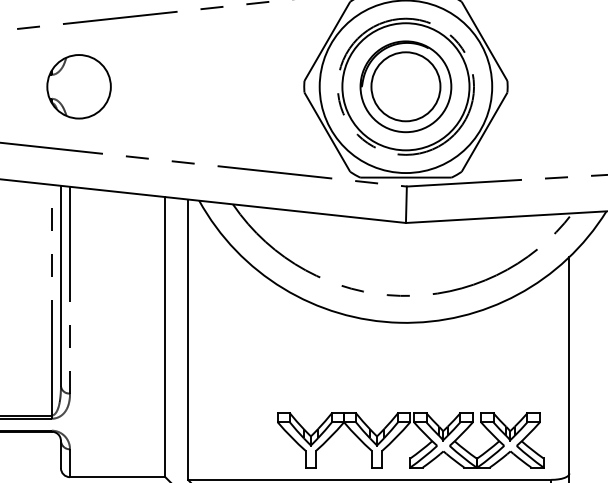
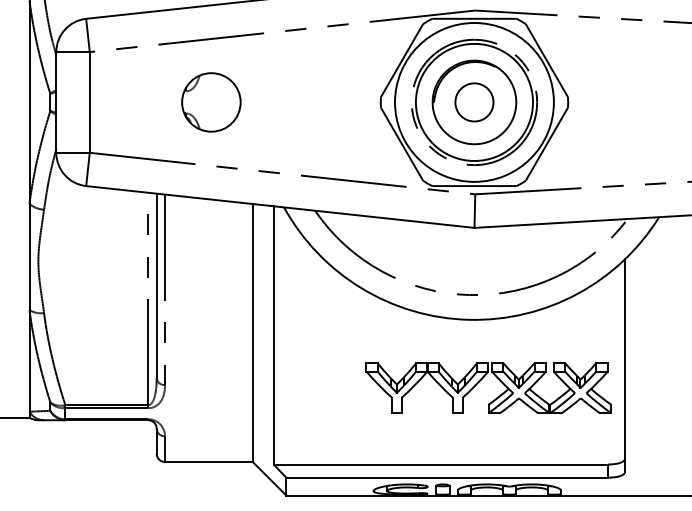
part: (79, 86) -> (211, 102), moved
circle: (405, 86) -> (474, 102), size x0.6
part: (402, 432) -> (481, 380), moved

